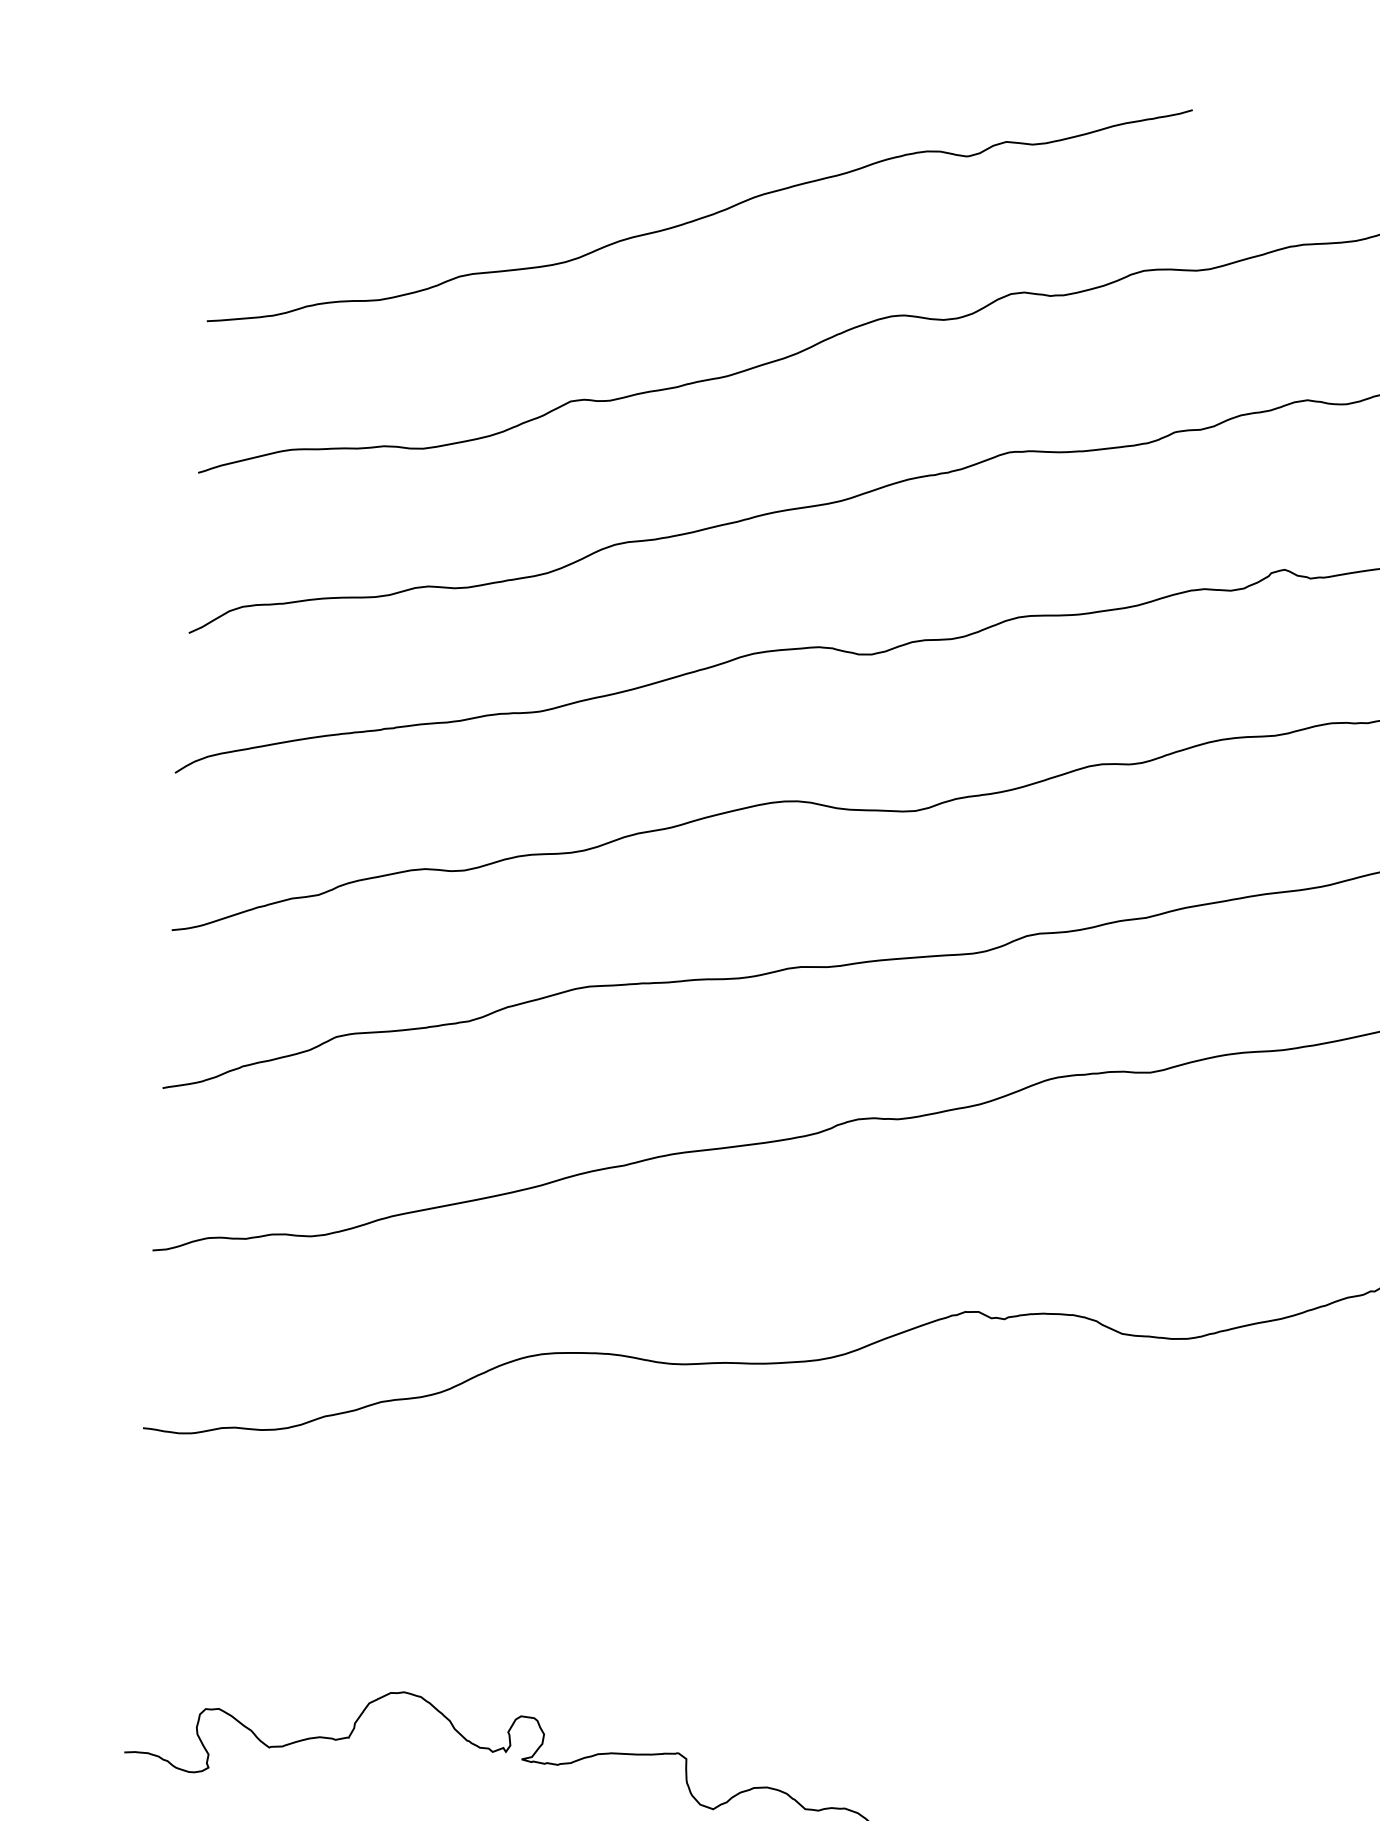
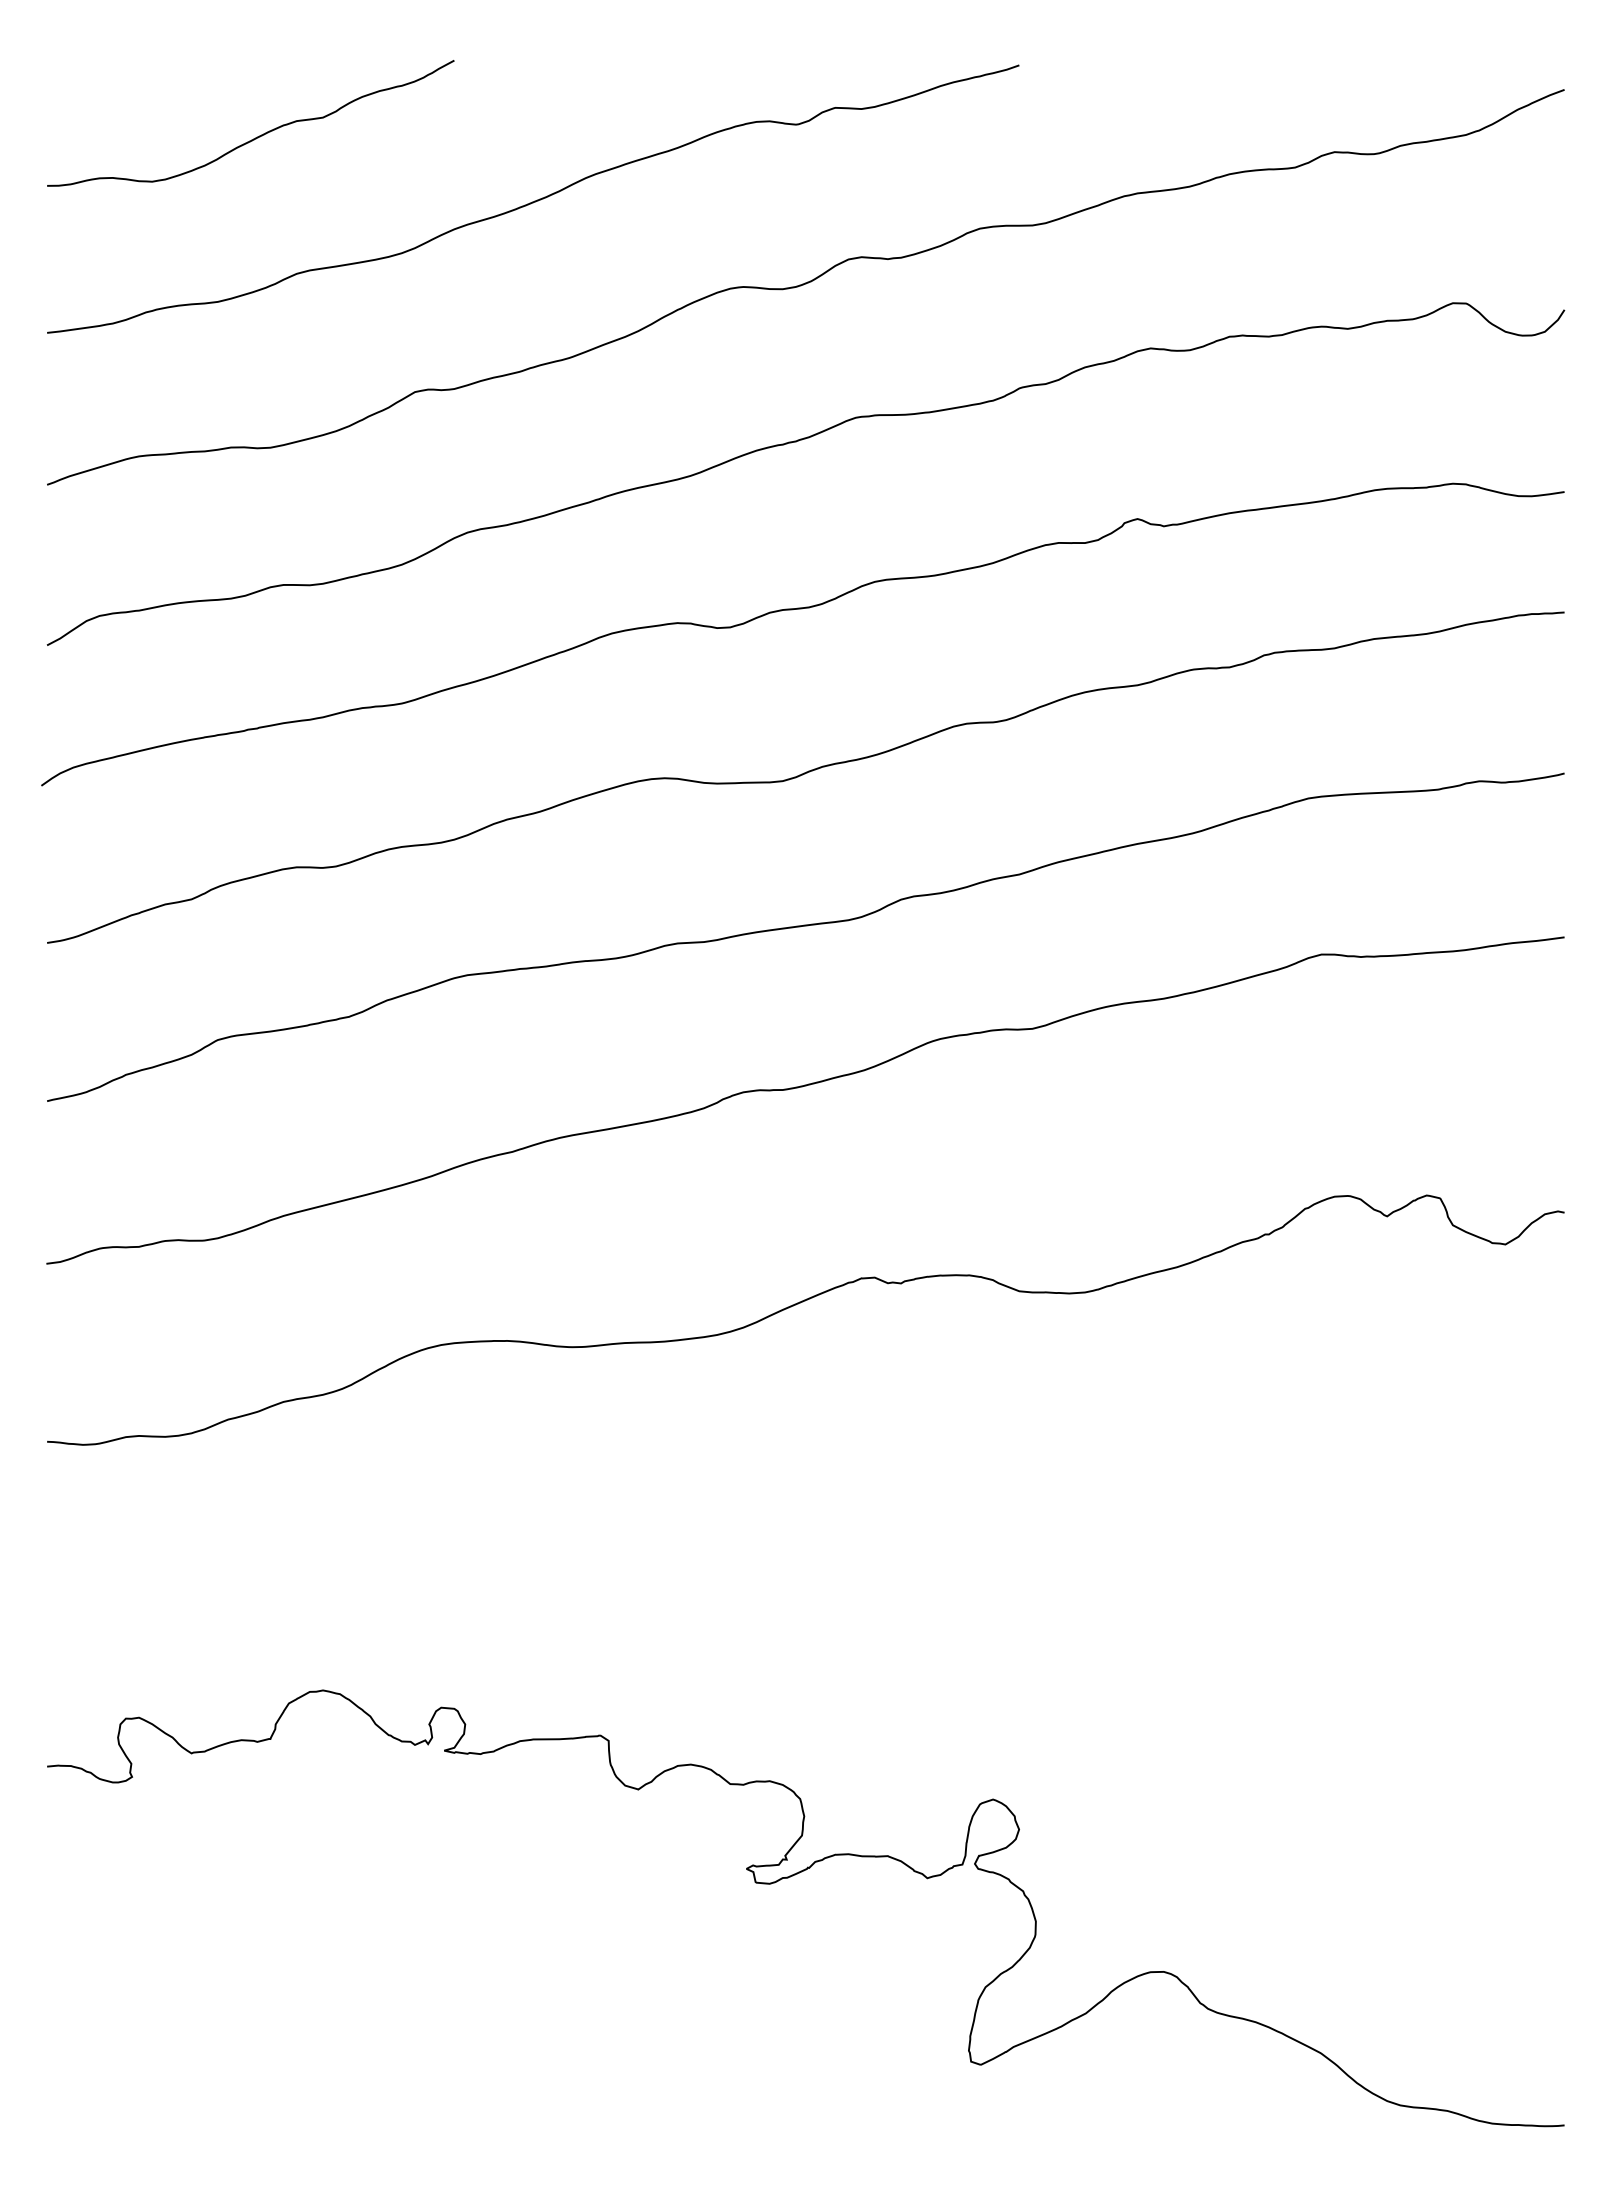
curve: (428, 137) -> (257, 136), added

